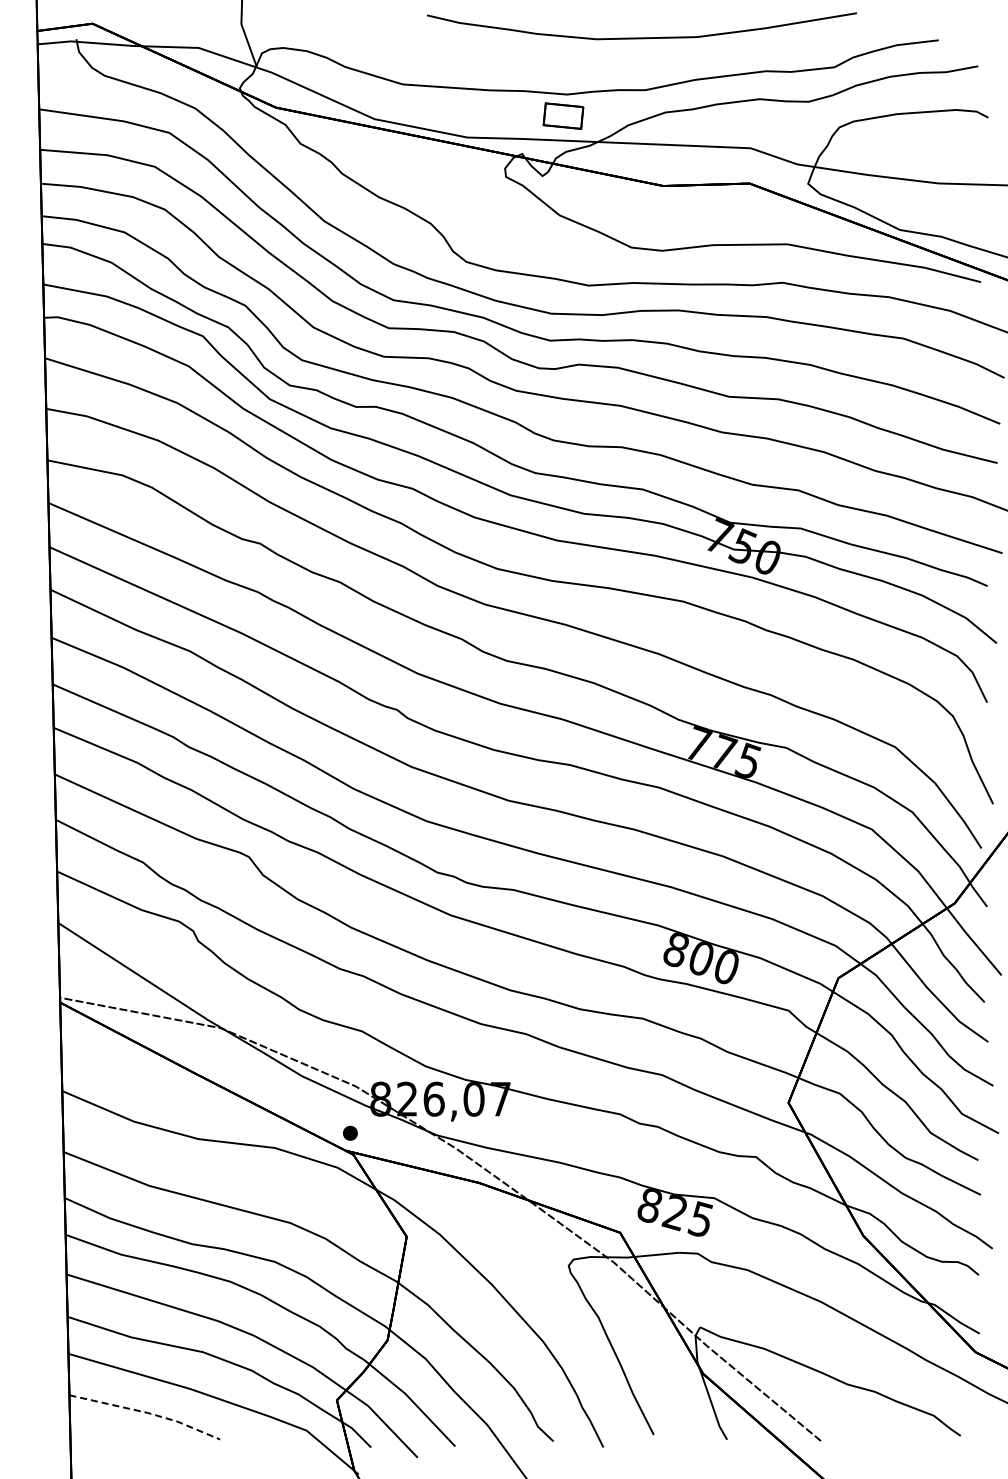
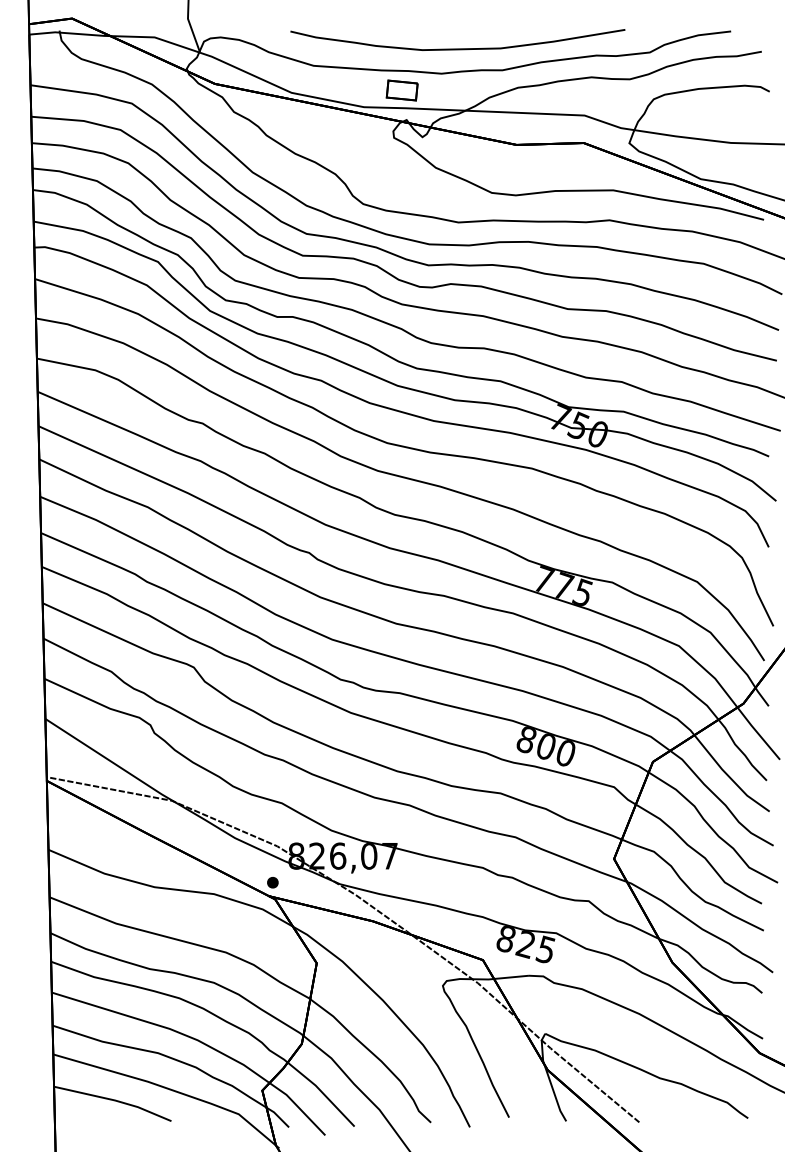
curve: (641, 37) -> (457, 48), moved
part: (563, 115) -> (402, 90), moved
line: (147, 1412) -> (114, 1100), dashed -> solid

